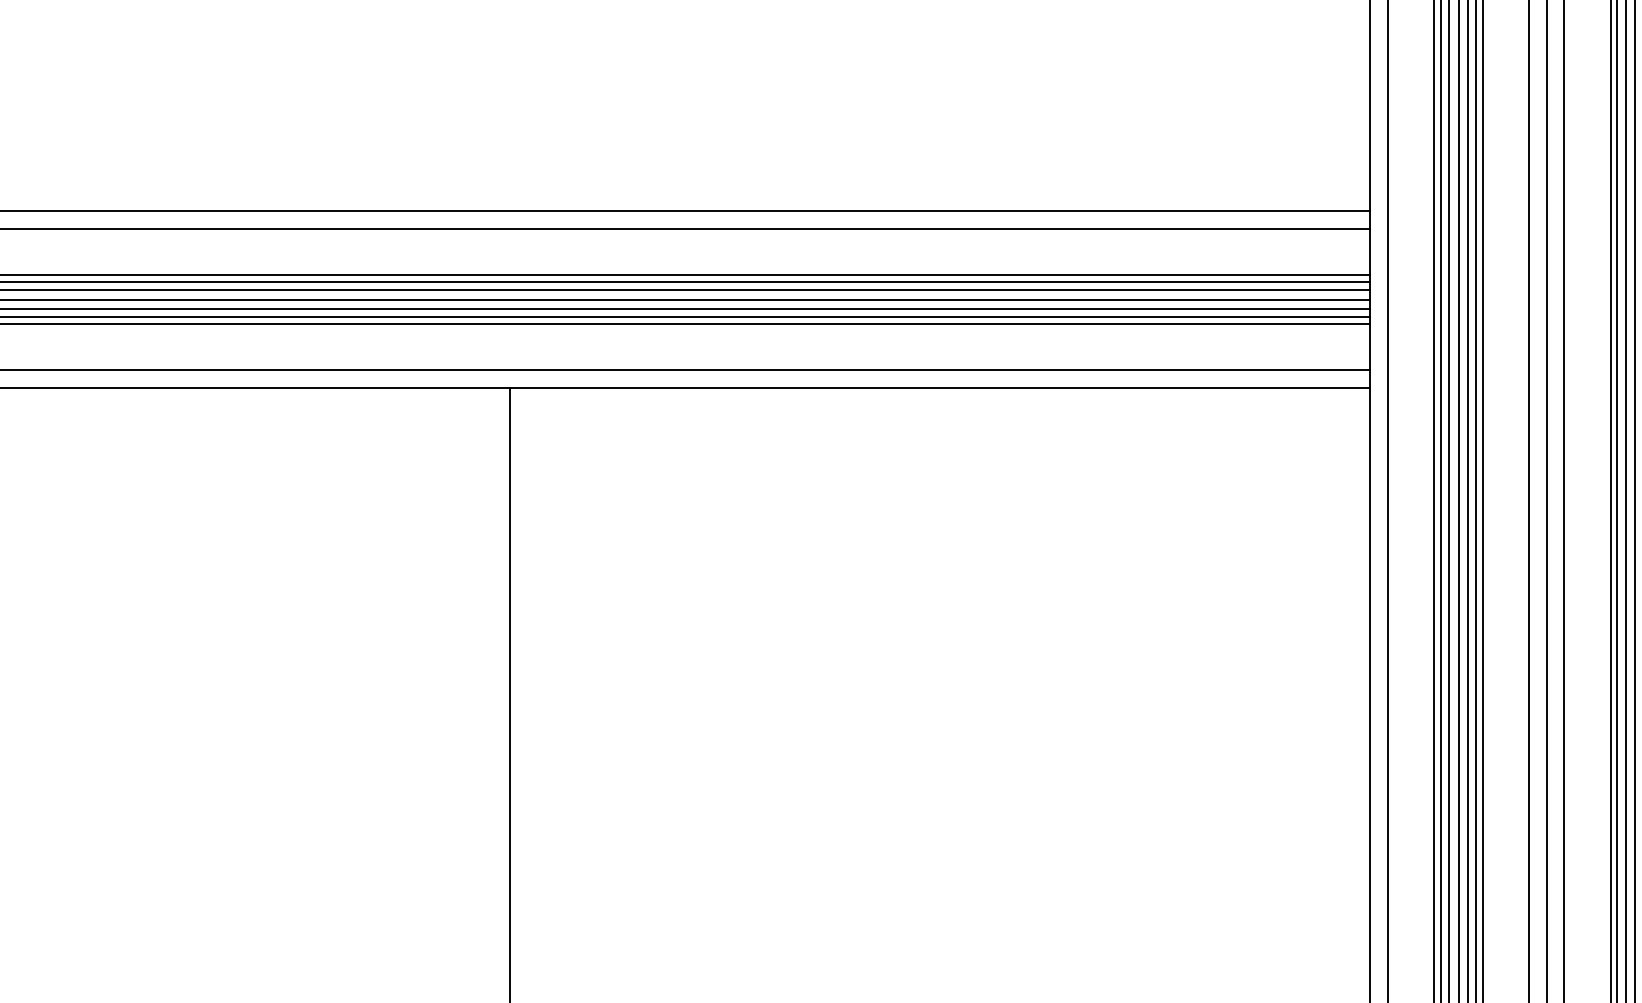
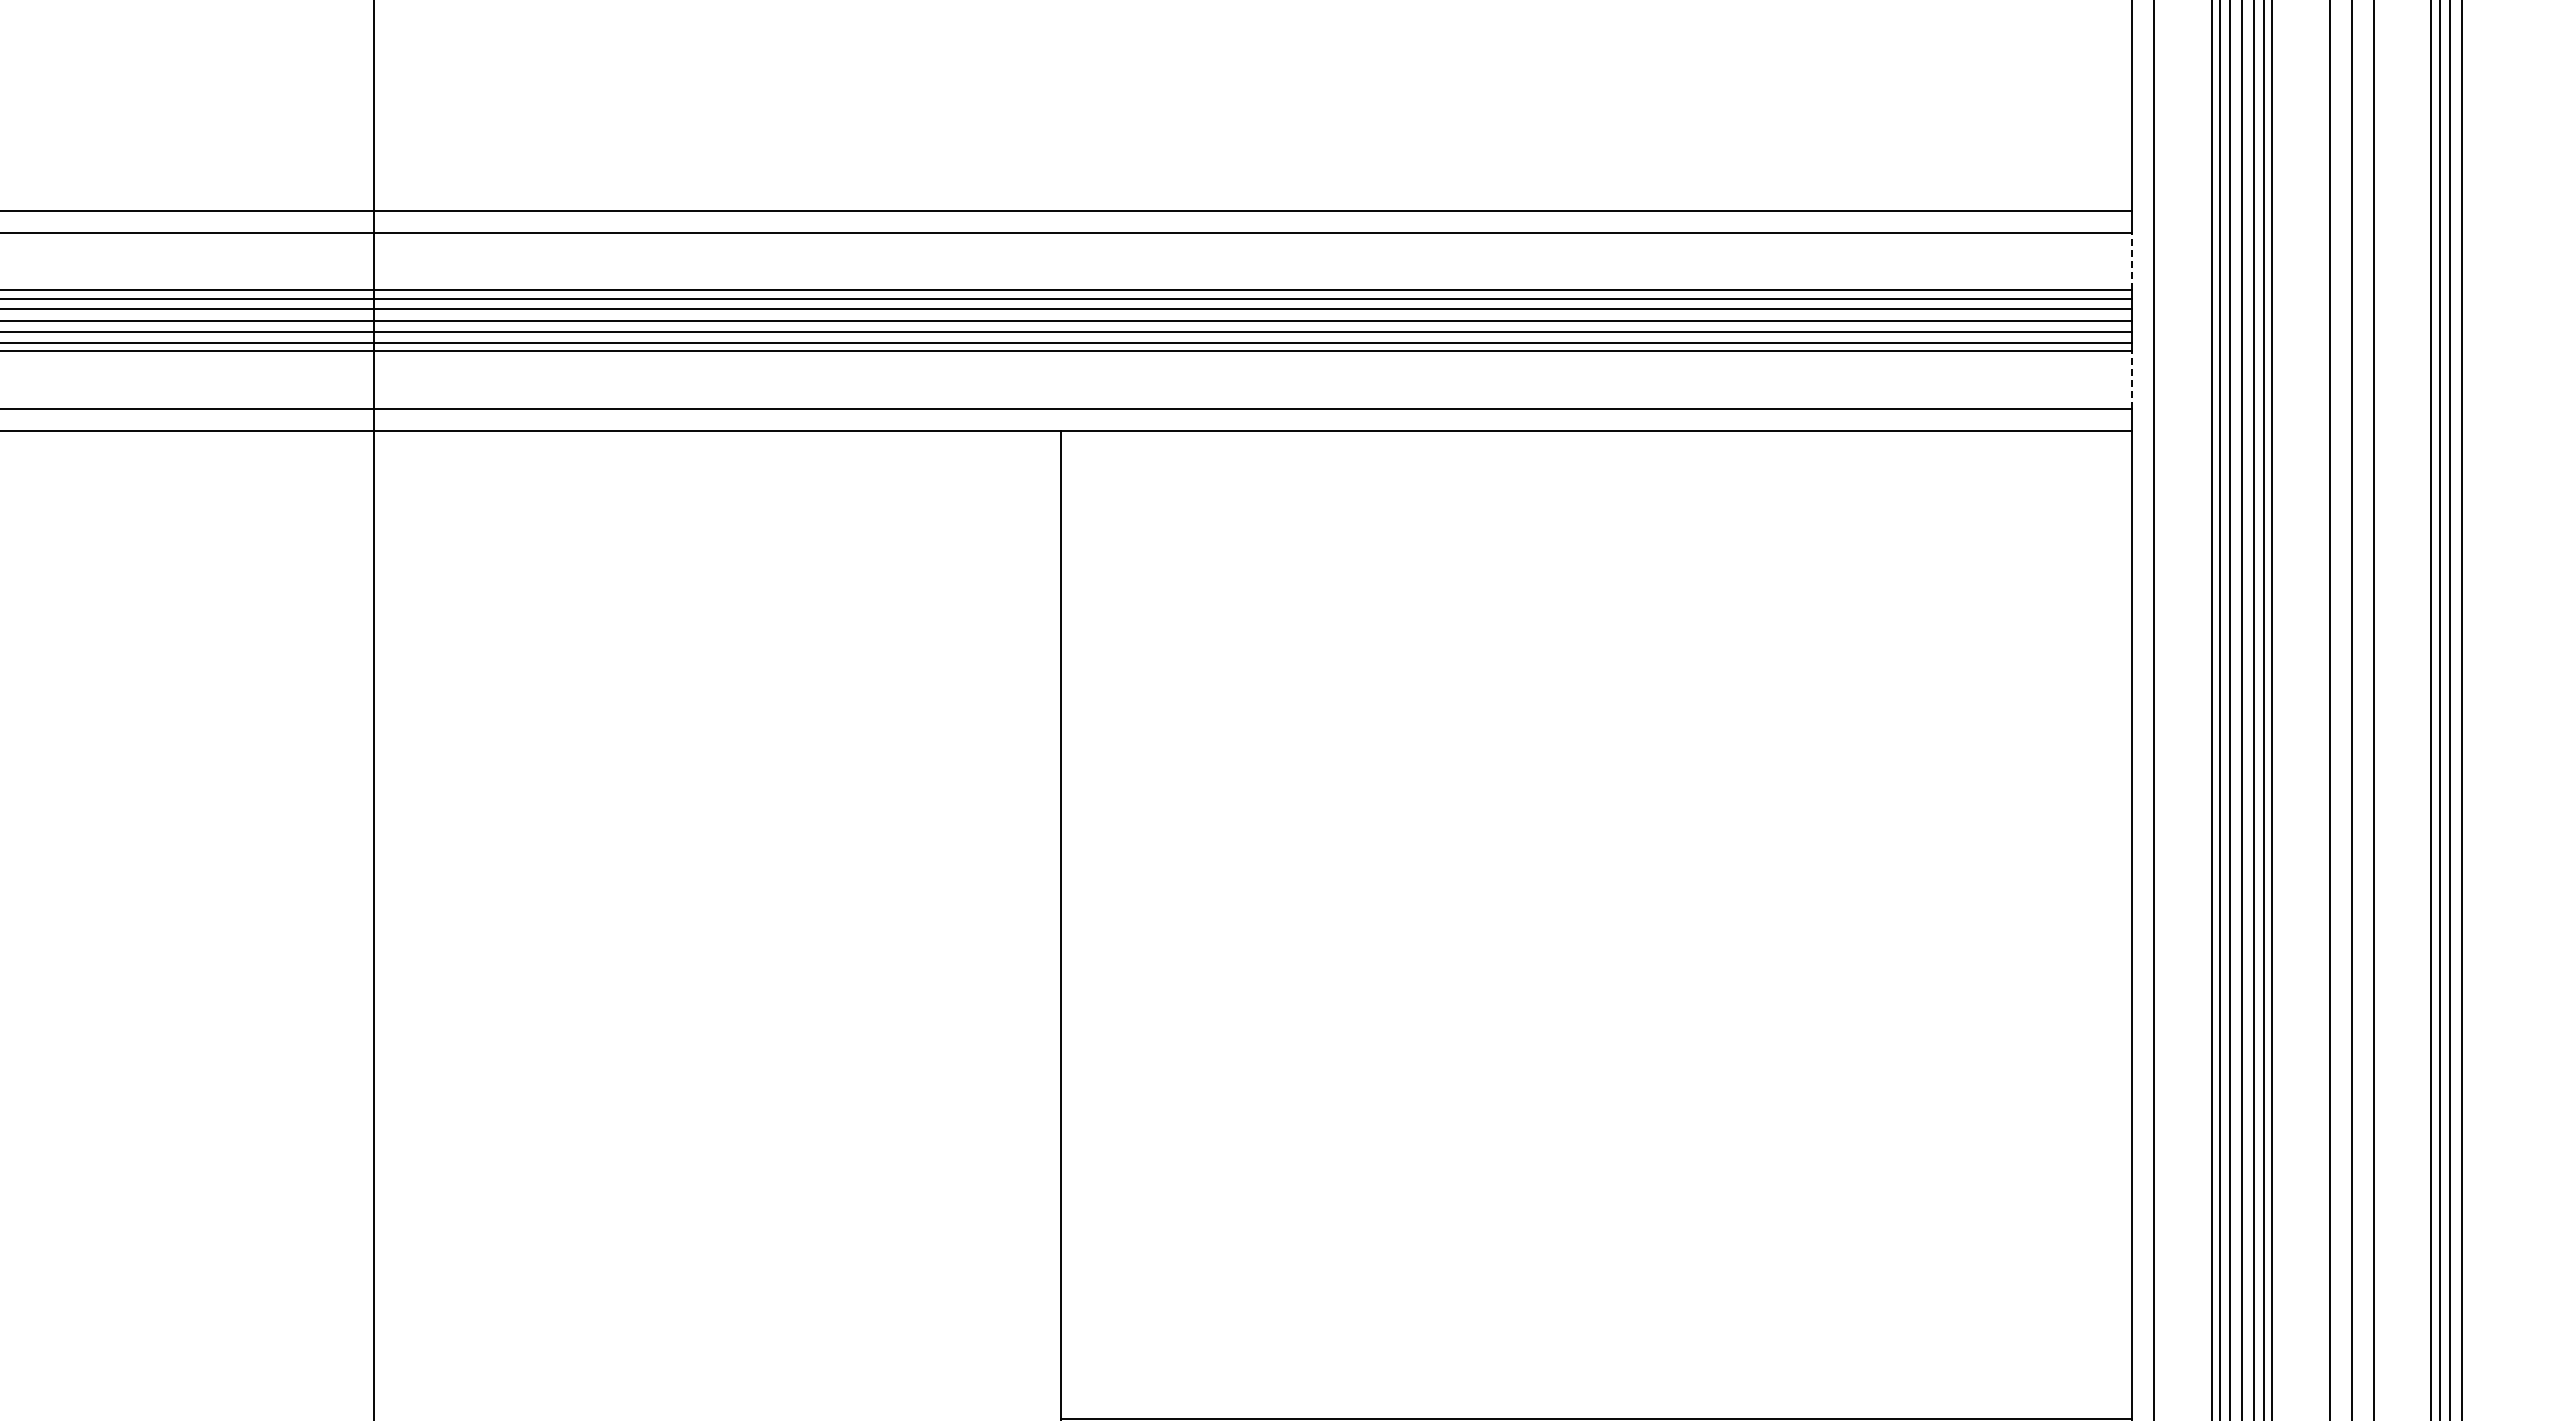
line: (1370, 252) -> (2132, 261), solid -> dashed
line: (1370, 346) -> (2132, 379), solid -> dashed

